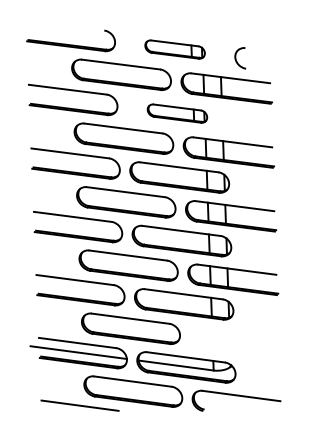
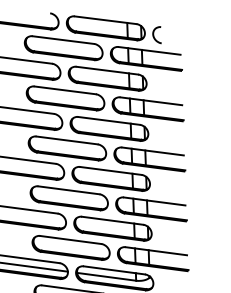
part: (174, 49) -> (105, 28), size x1.67
part: (177, 113) -> (107, 78), size x1.67
part: (235, 342) -> (153, 258), added

